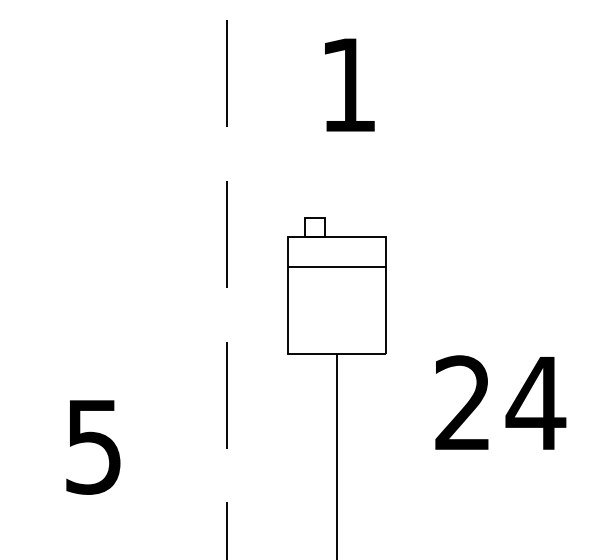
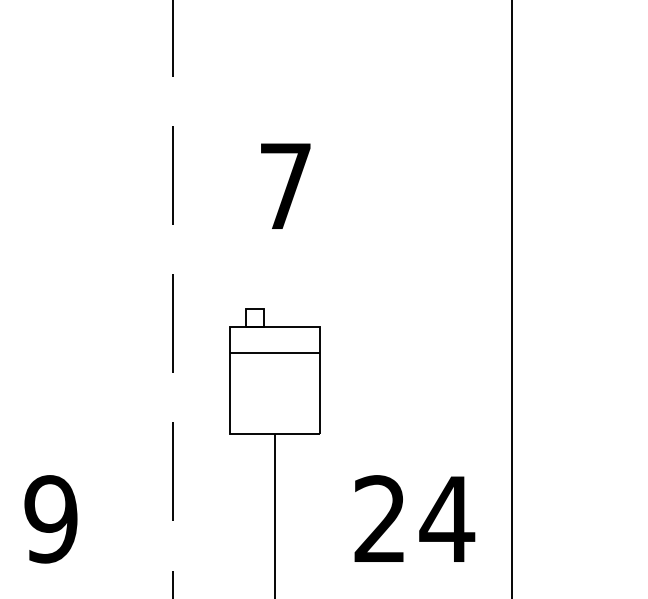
text: (348, 84) -> (285, 185), 1 -> 7
text: (500, 402) -> (414, 518), moved
text: (93, 446) -> (50, 519), 5 -> 9

